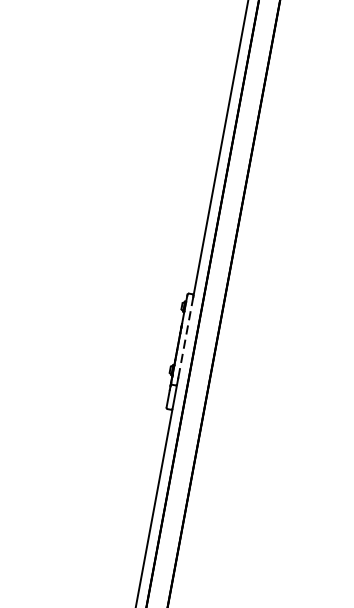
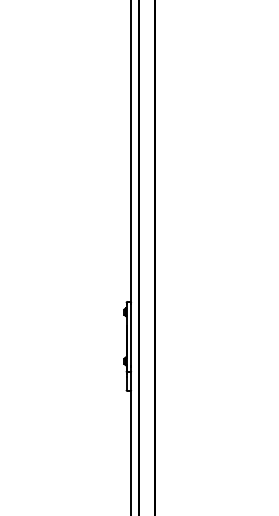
line: (186, 338) -> (131, 335), dashed -> solid

